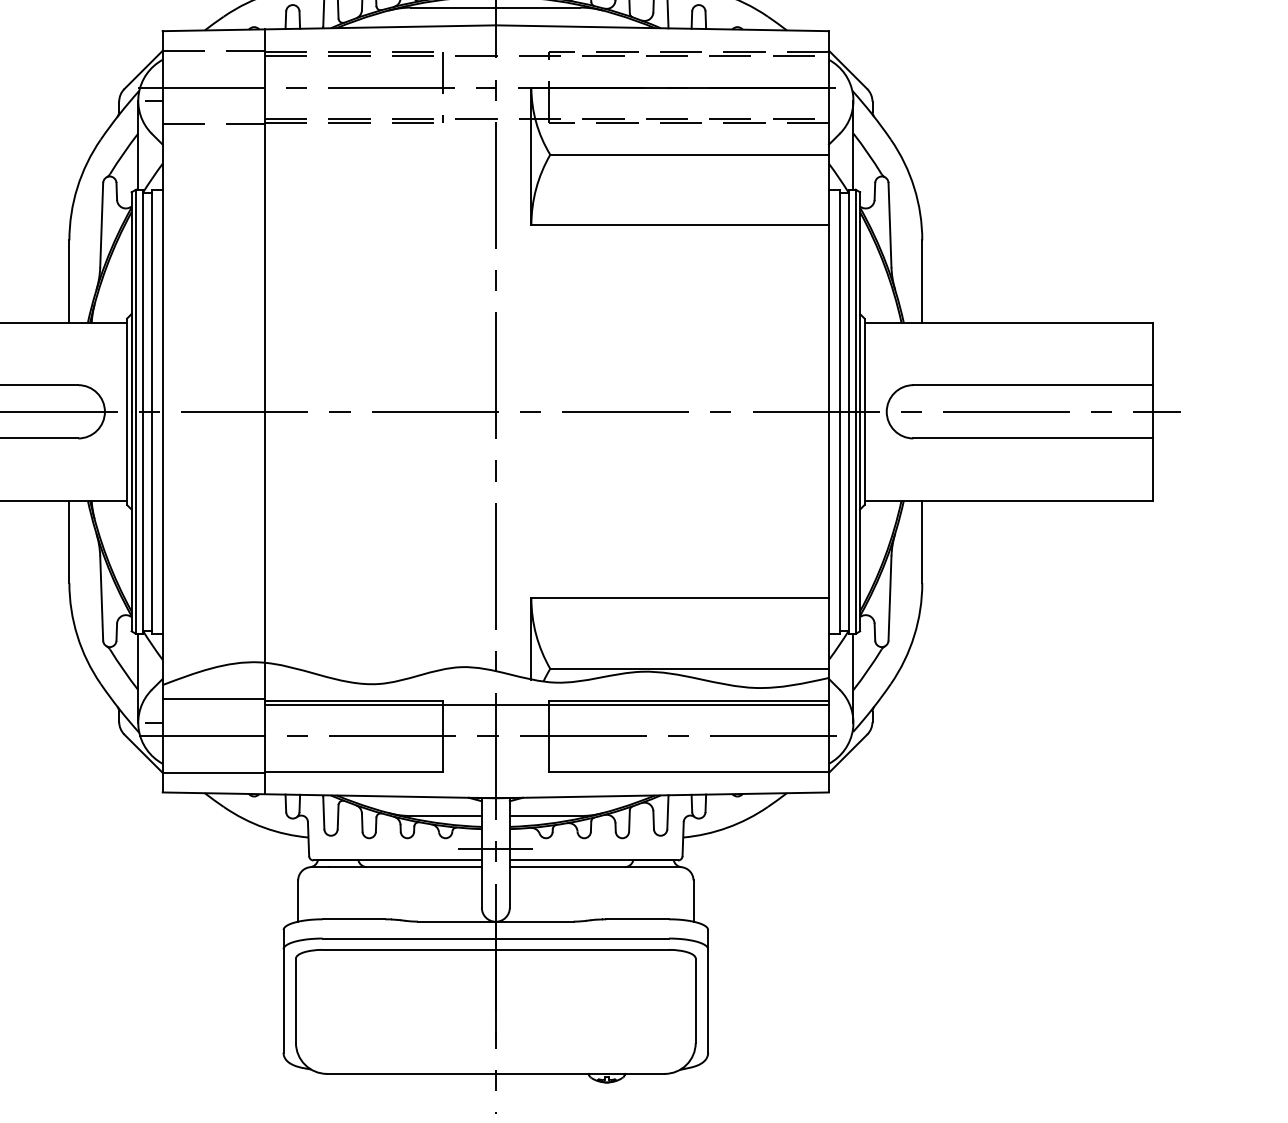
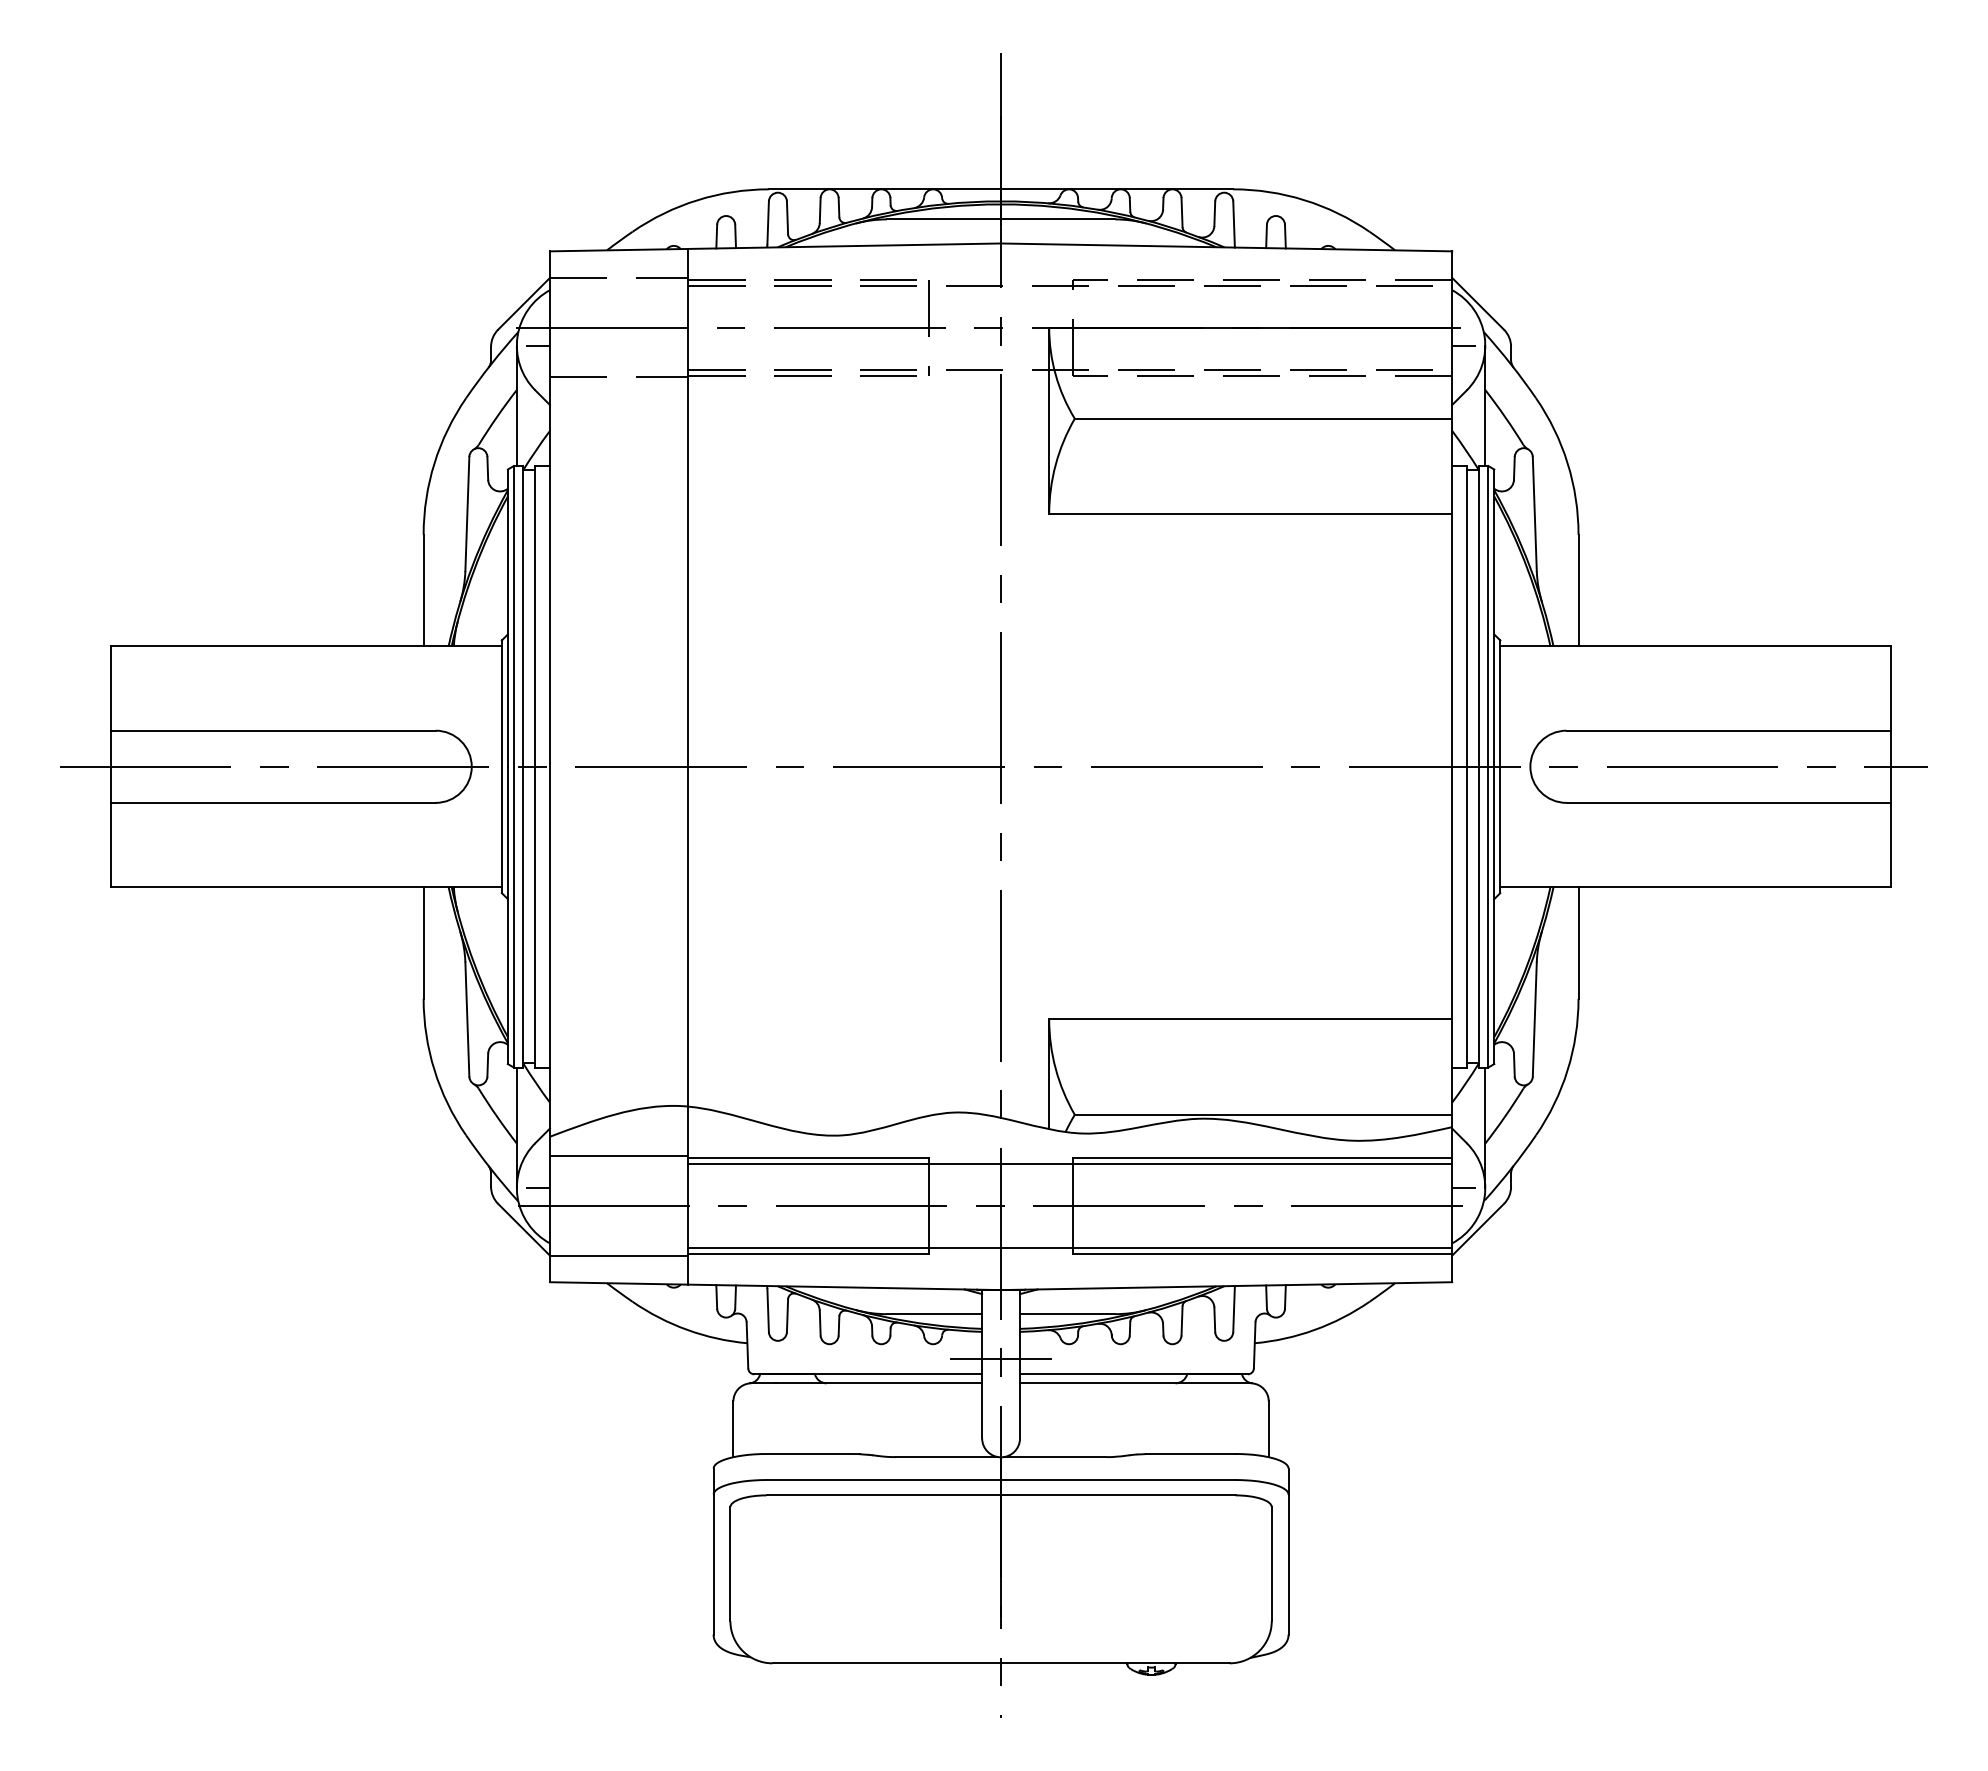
line: (838, 100) -> (1464, 345), added
line: (838, 722) -> (1464, 1187), added
line: (547, 766) -> (1070, 1247), added

